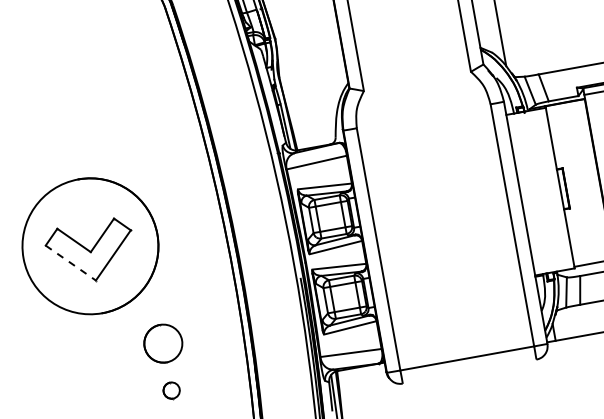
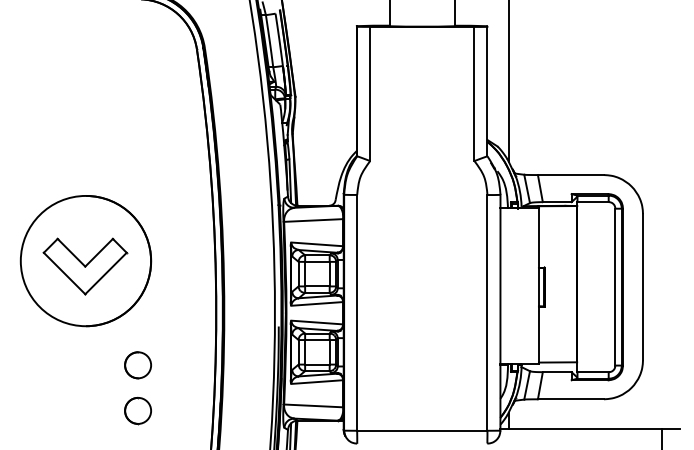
line: (70, 263) -> (64, 273), dashed -> solid
circle: (162, 344) -> (137, 365), size x0.71
part: (171, 390) -> (137, 410), size x1.67

